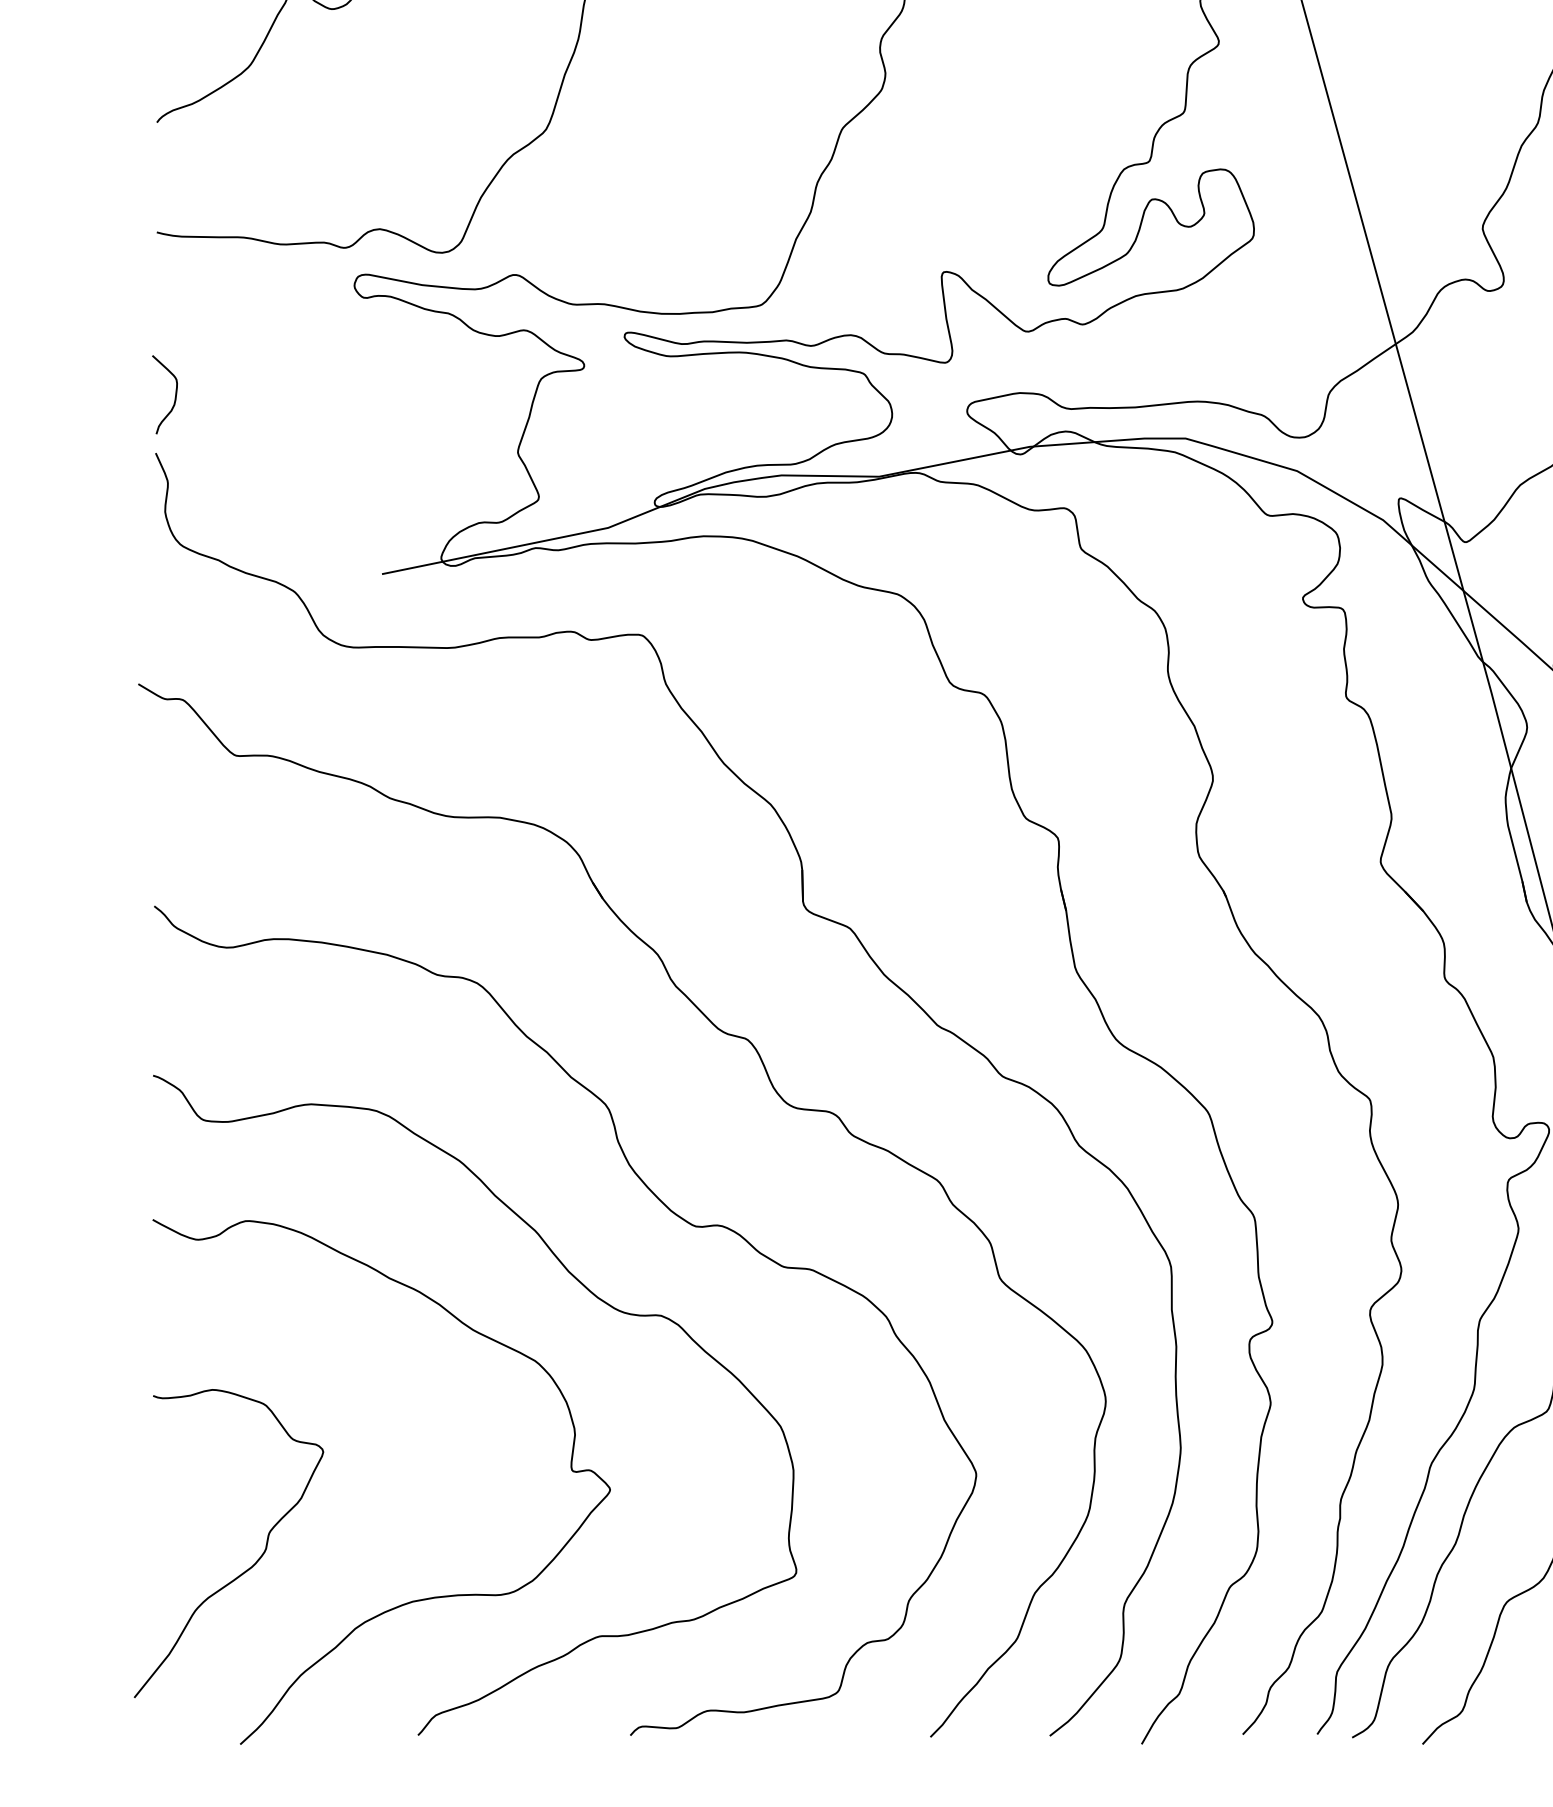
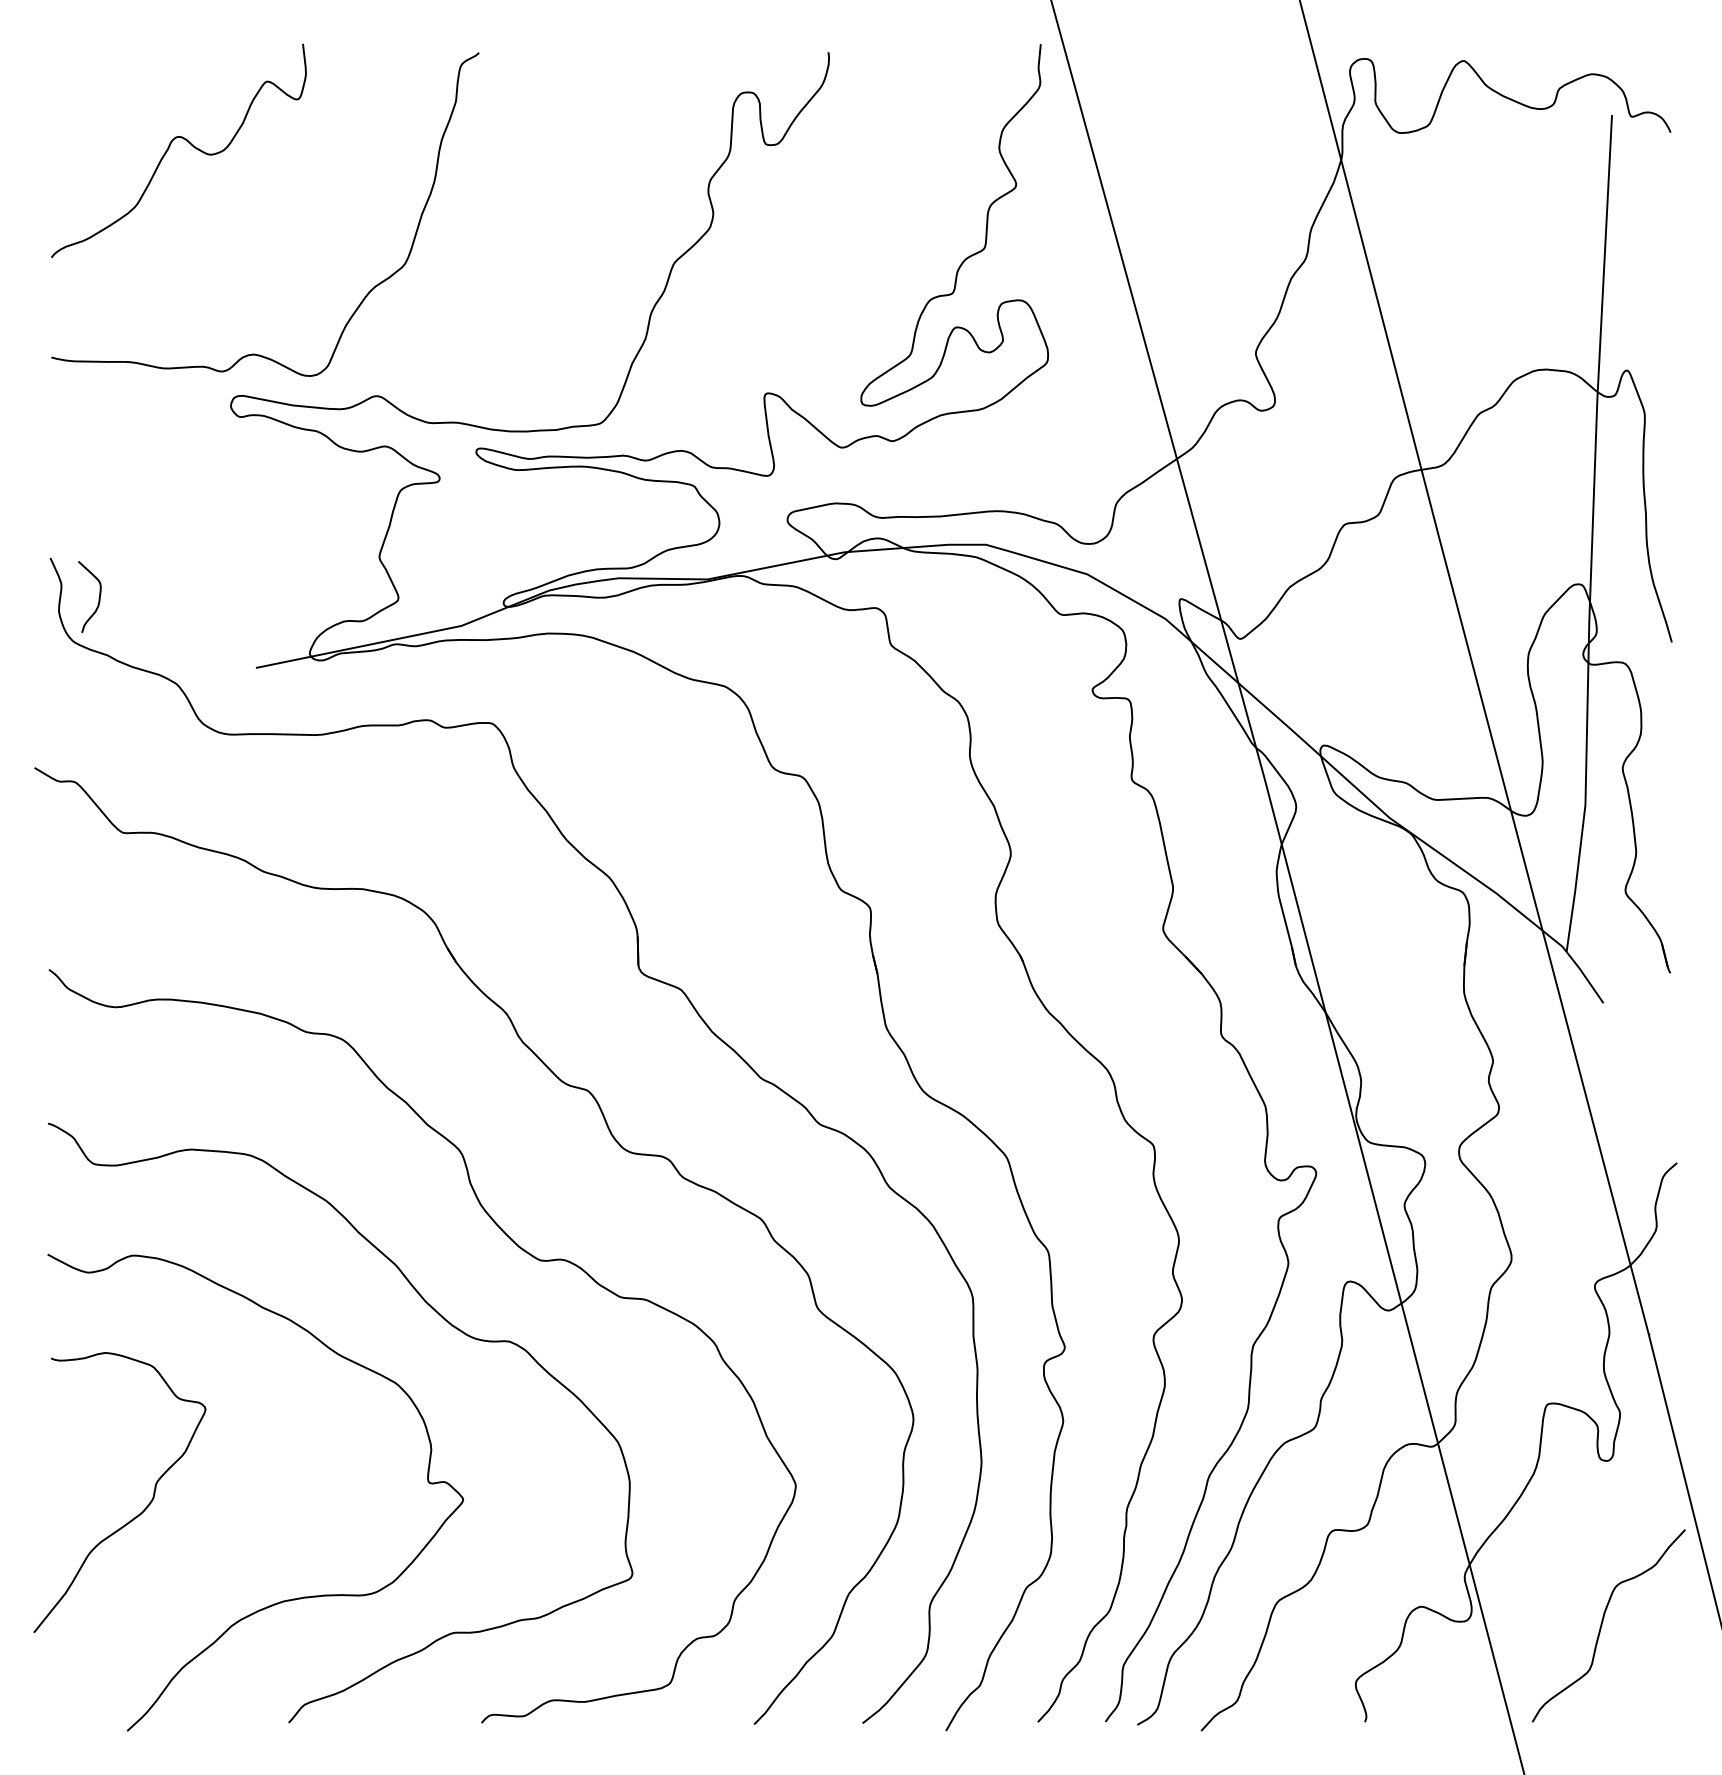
curve: (174, 396) -> (98, 598), moved
curve: (246, 1569) -> (135, 1516), moved

